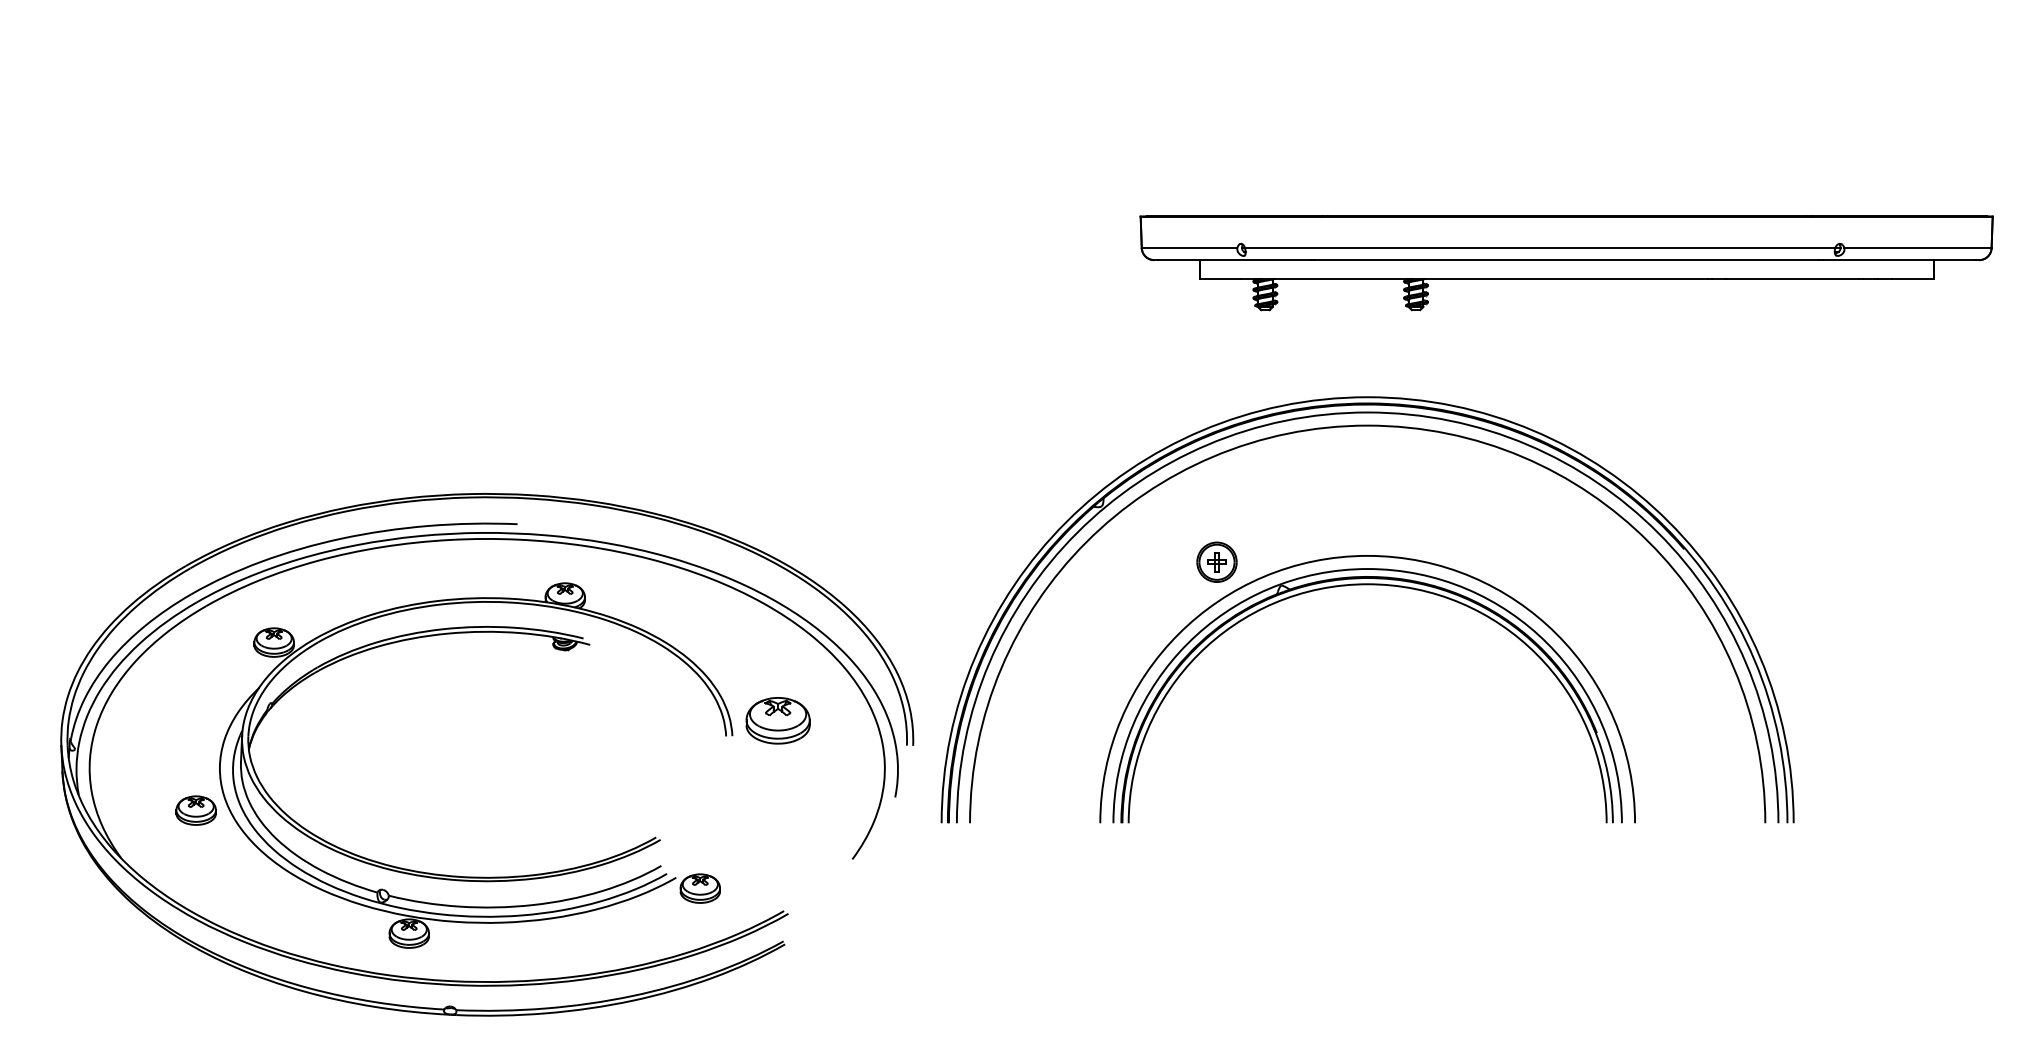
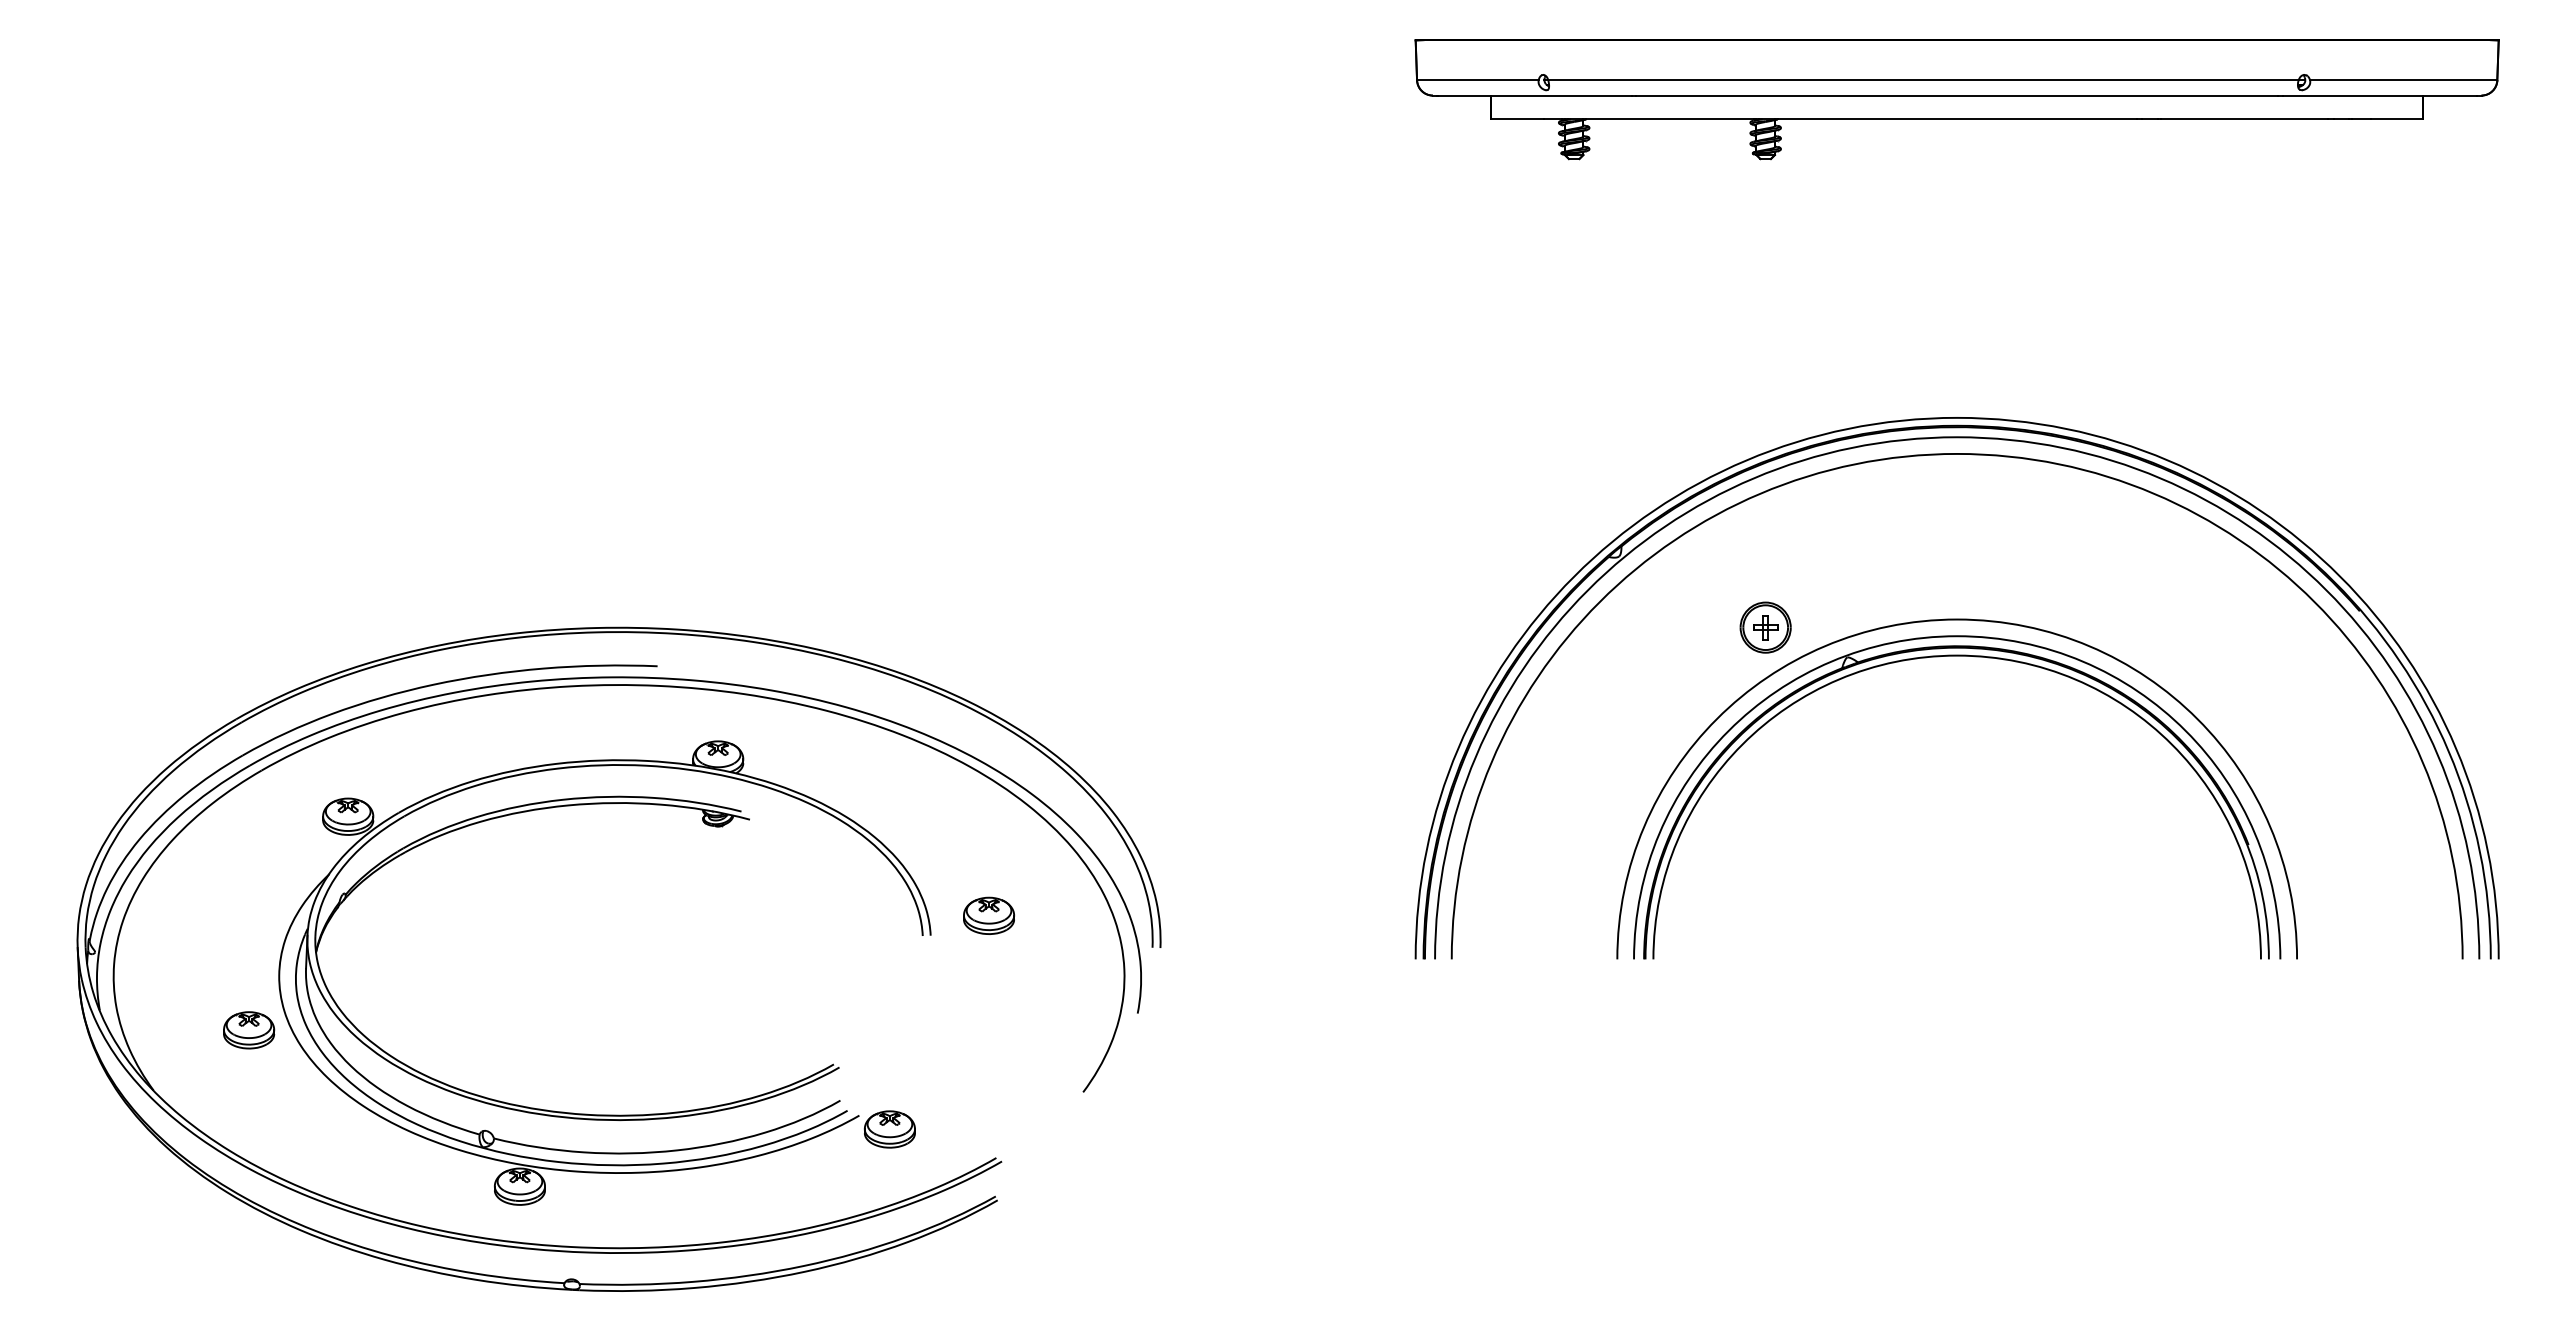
part: (1566, 263) -> (1956, 99), moved
part: (1367, 584) -> (1956, 656), moved
part: (778, 720) -> (989, 915), size x0.62

